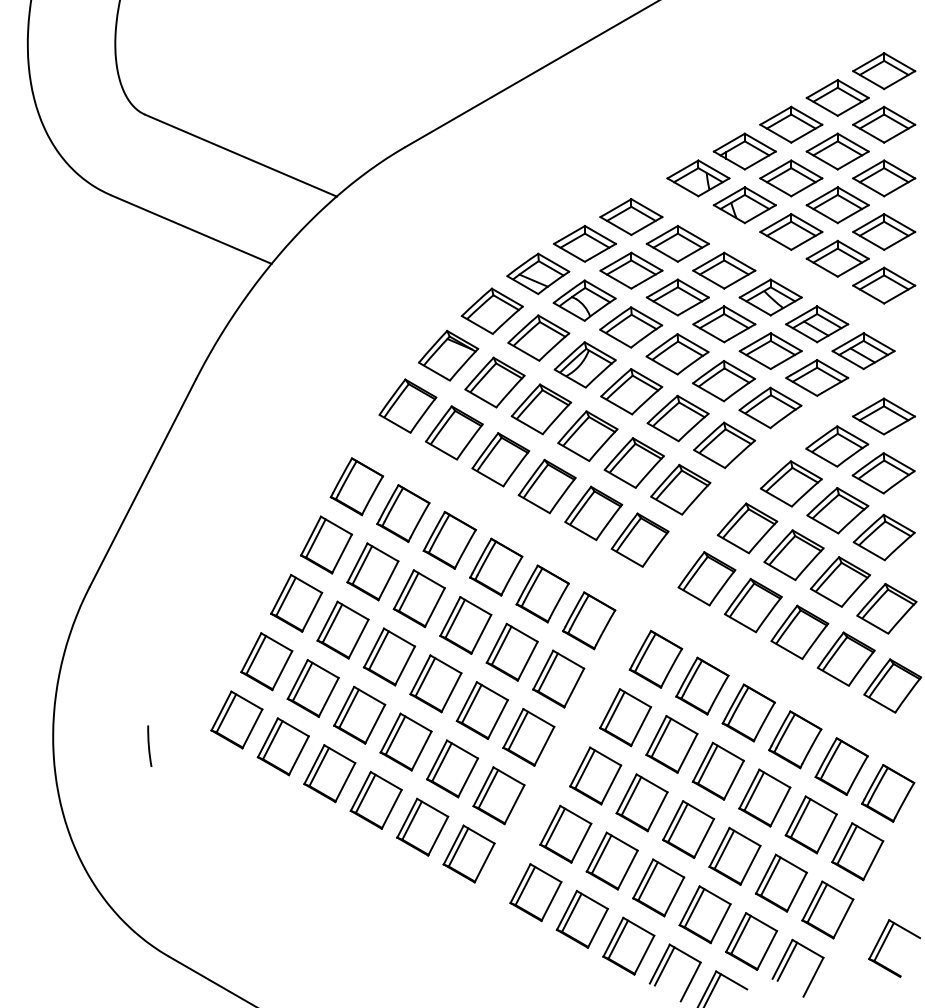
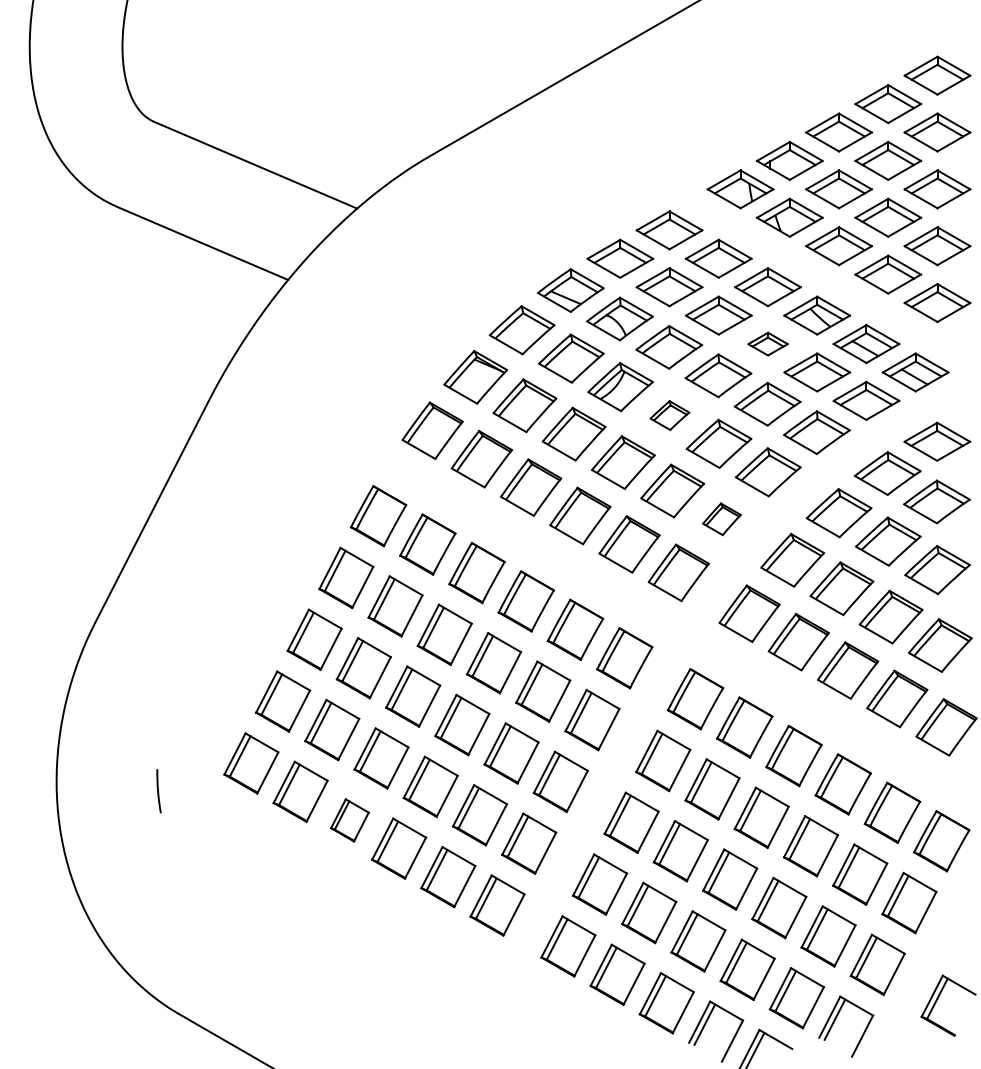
part: (724, 324) -> (768, 344), size x0.6
part: (631, 391) -> (669, 415), size x0.6
part: (680, 489) -> (721, 519), size x0.6
part: (329, 773) -> (349, 820), size x0.7

